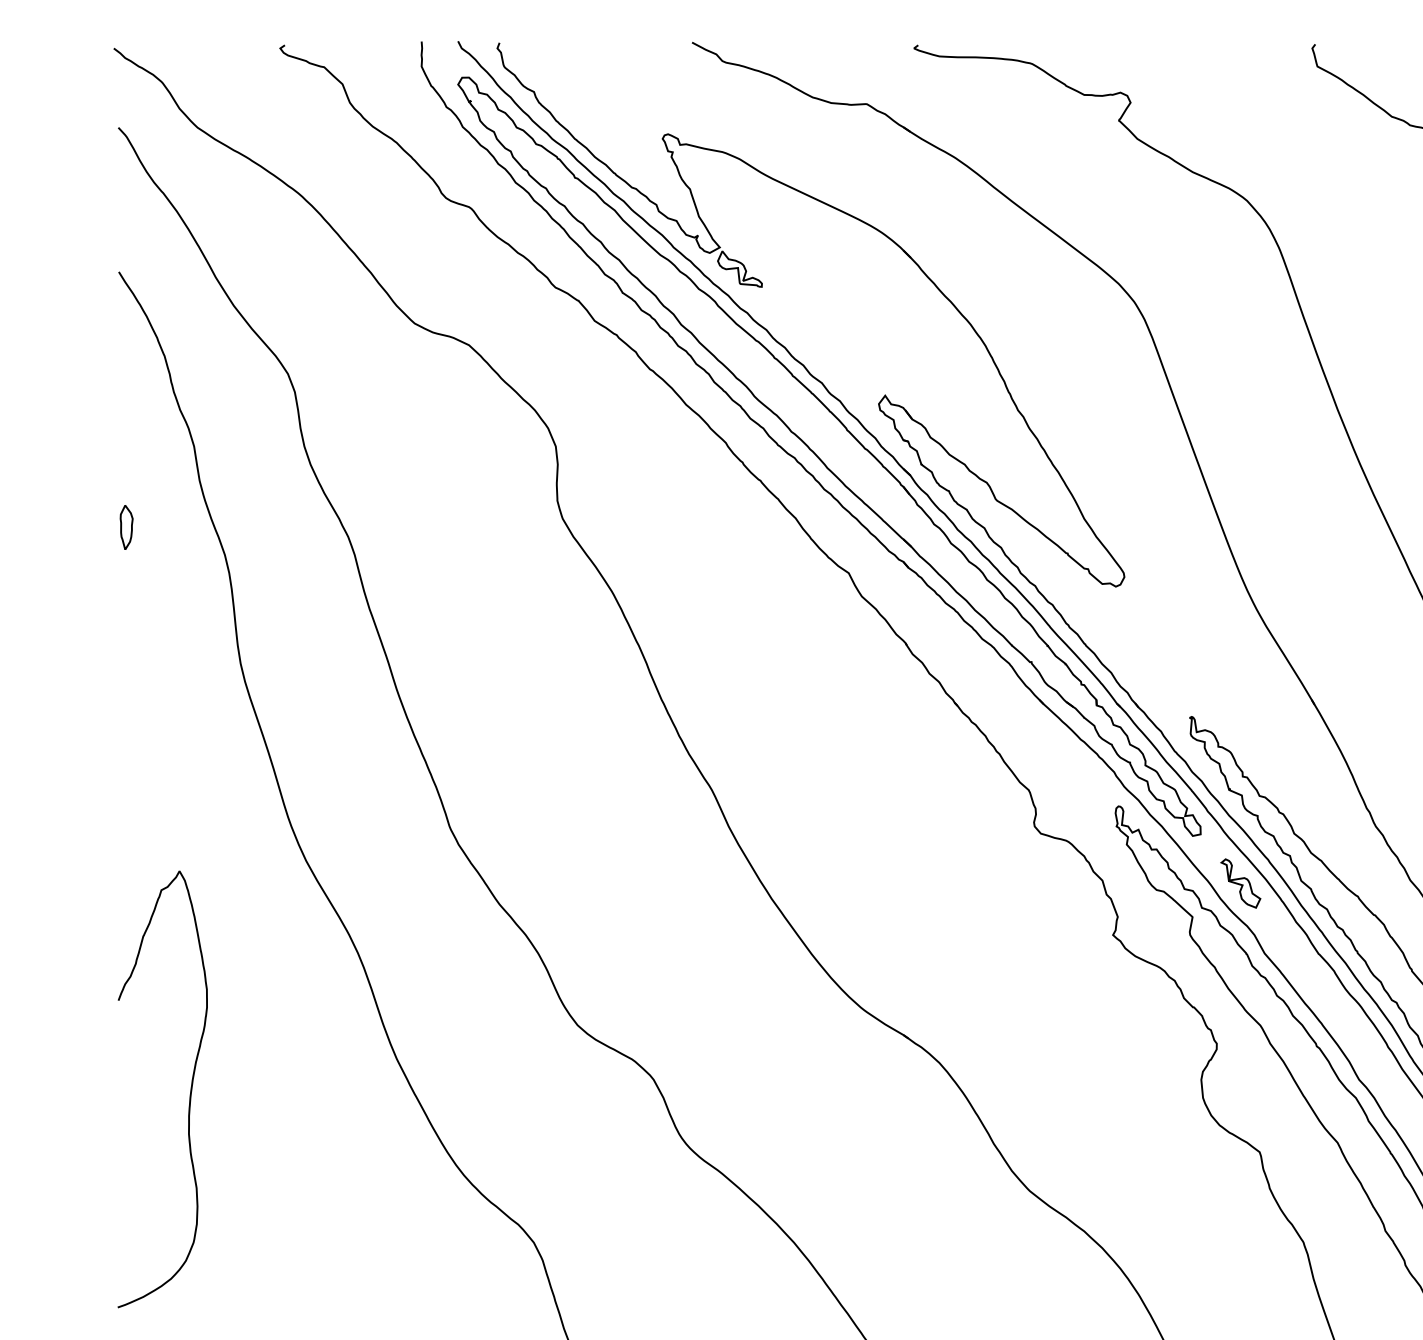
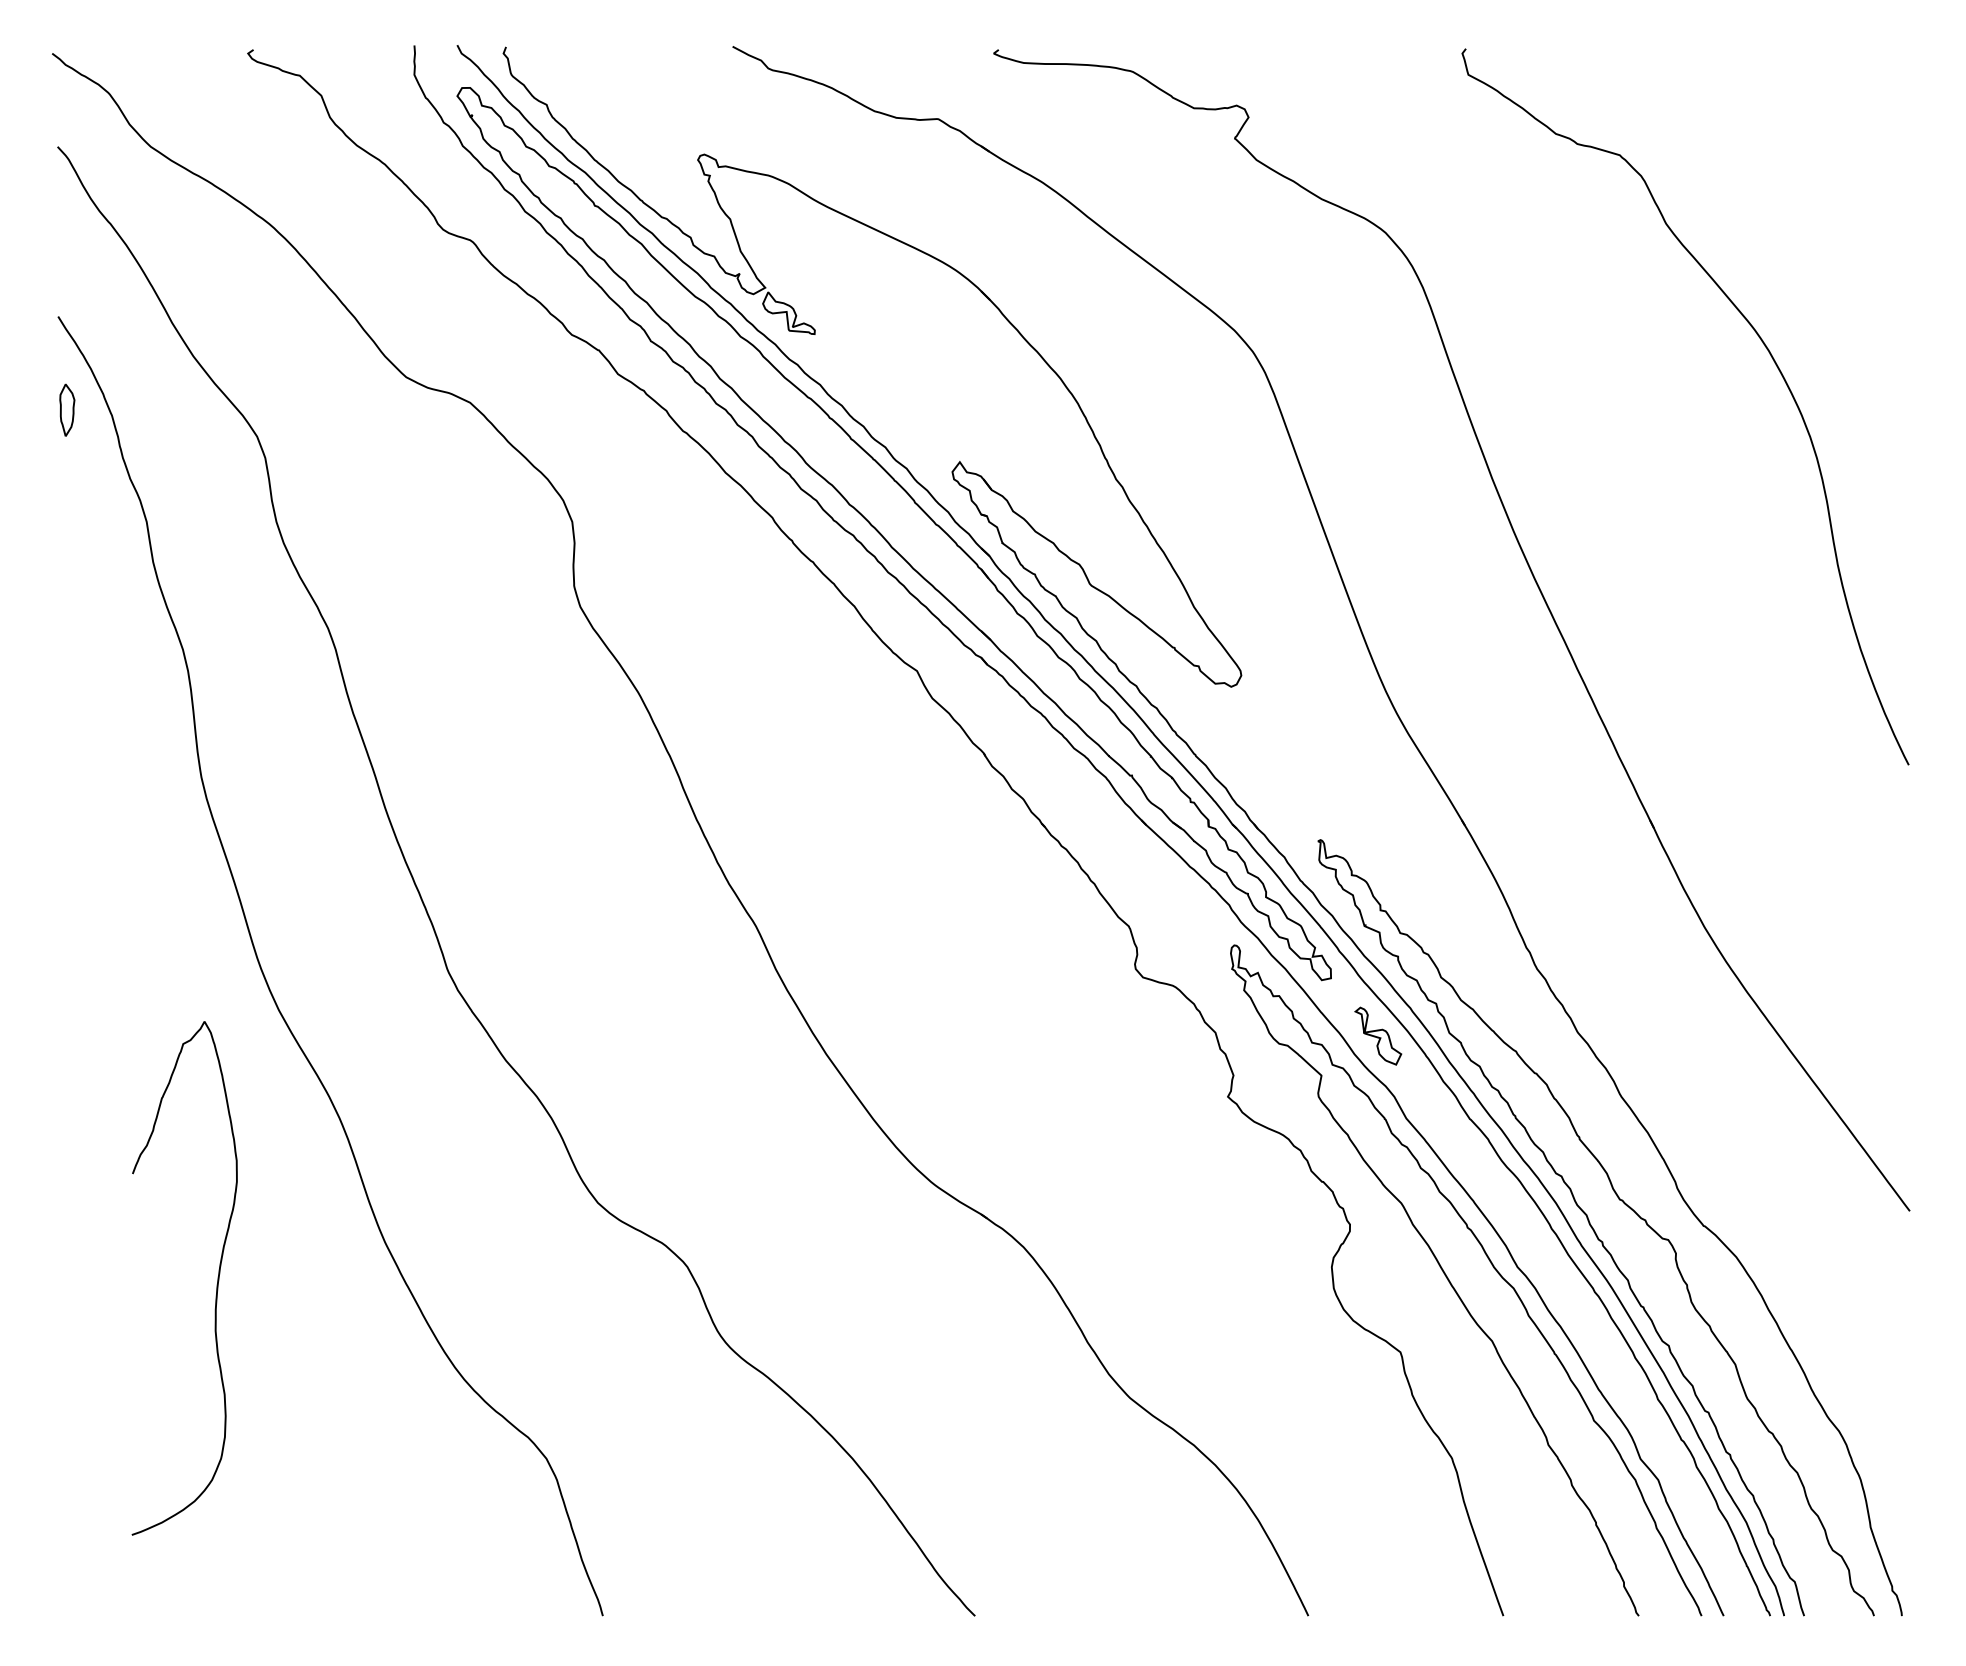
part: (126, 526) -> (67, 409), moved
curve: (189, 1094) -> (216, 1284), moved

